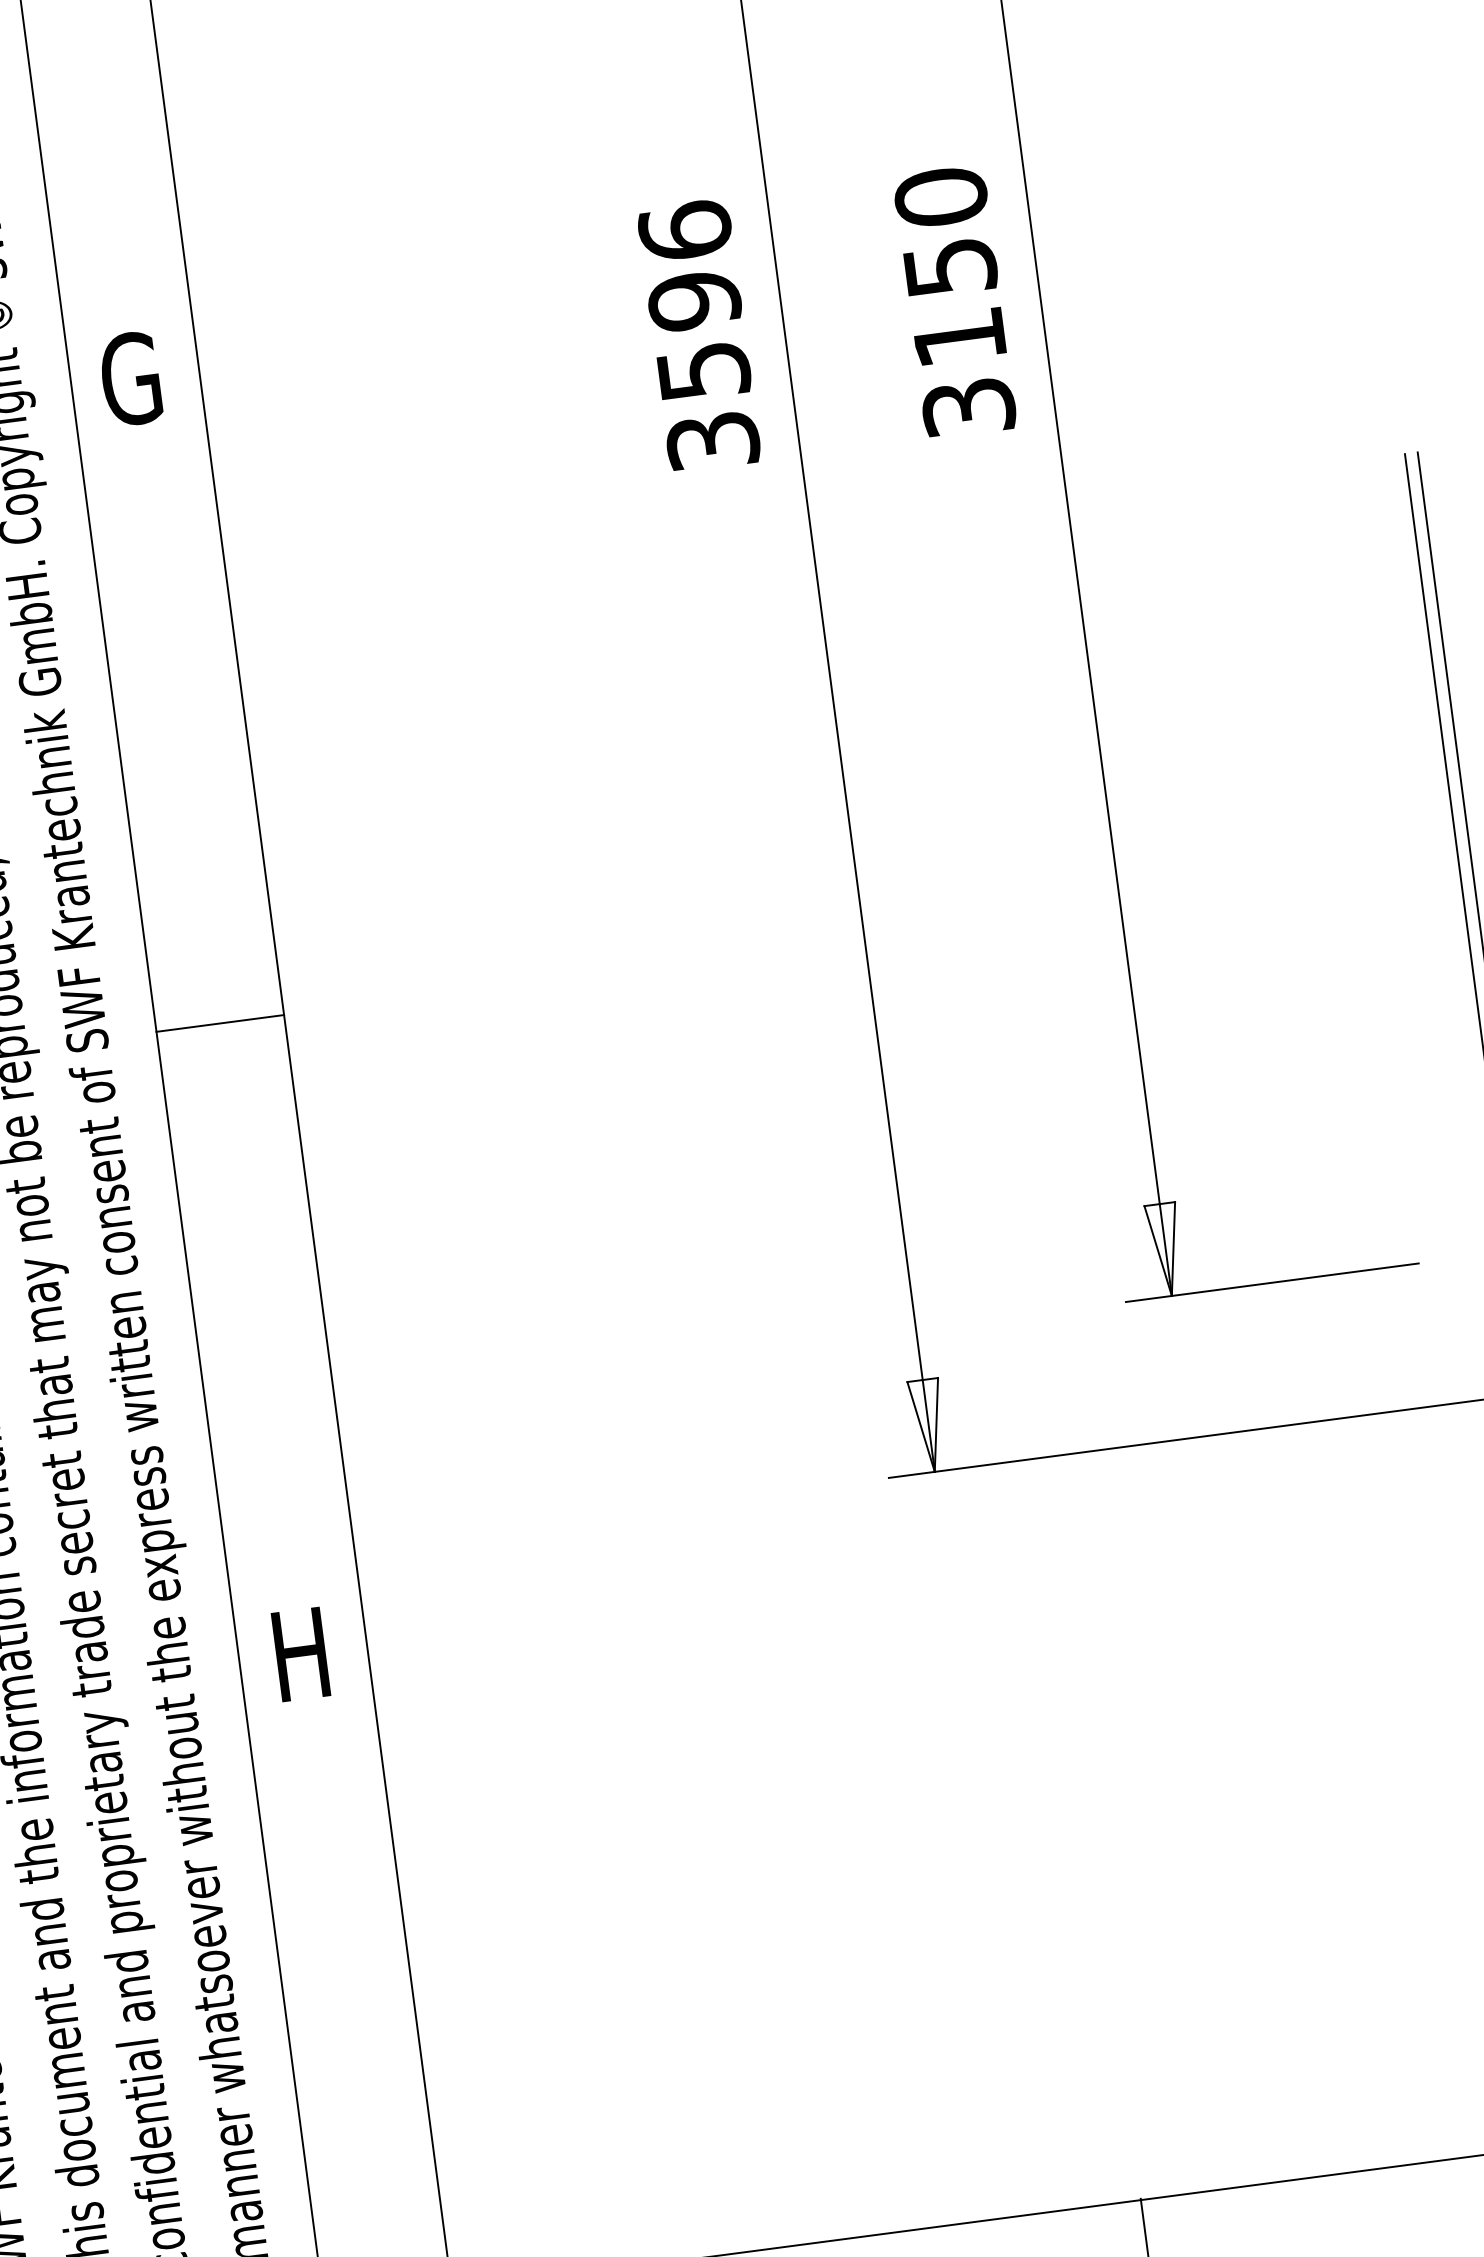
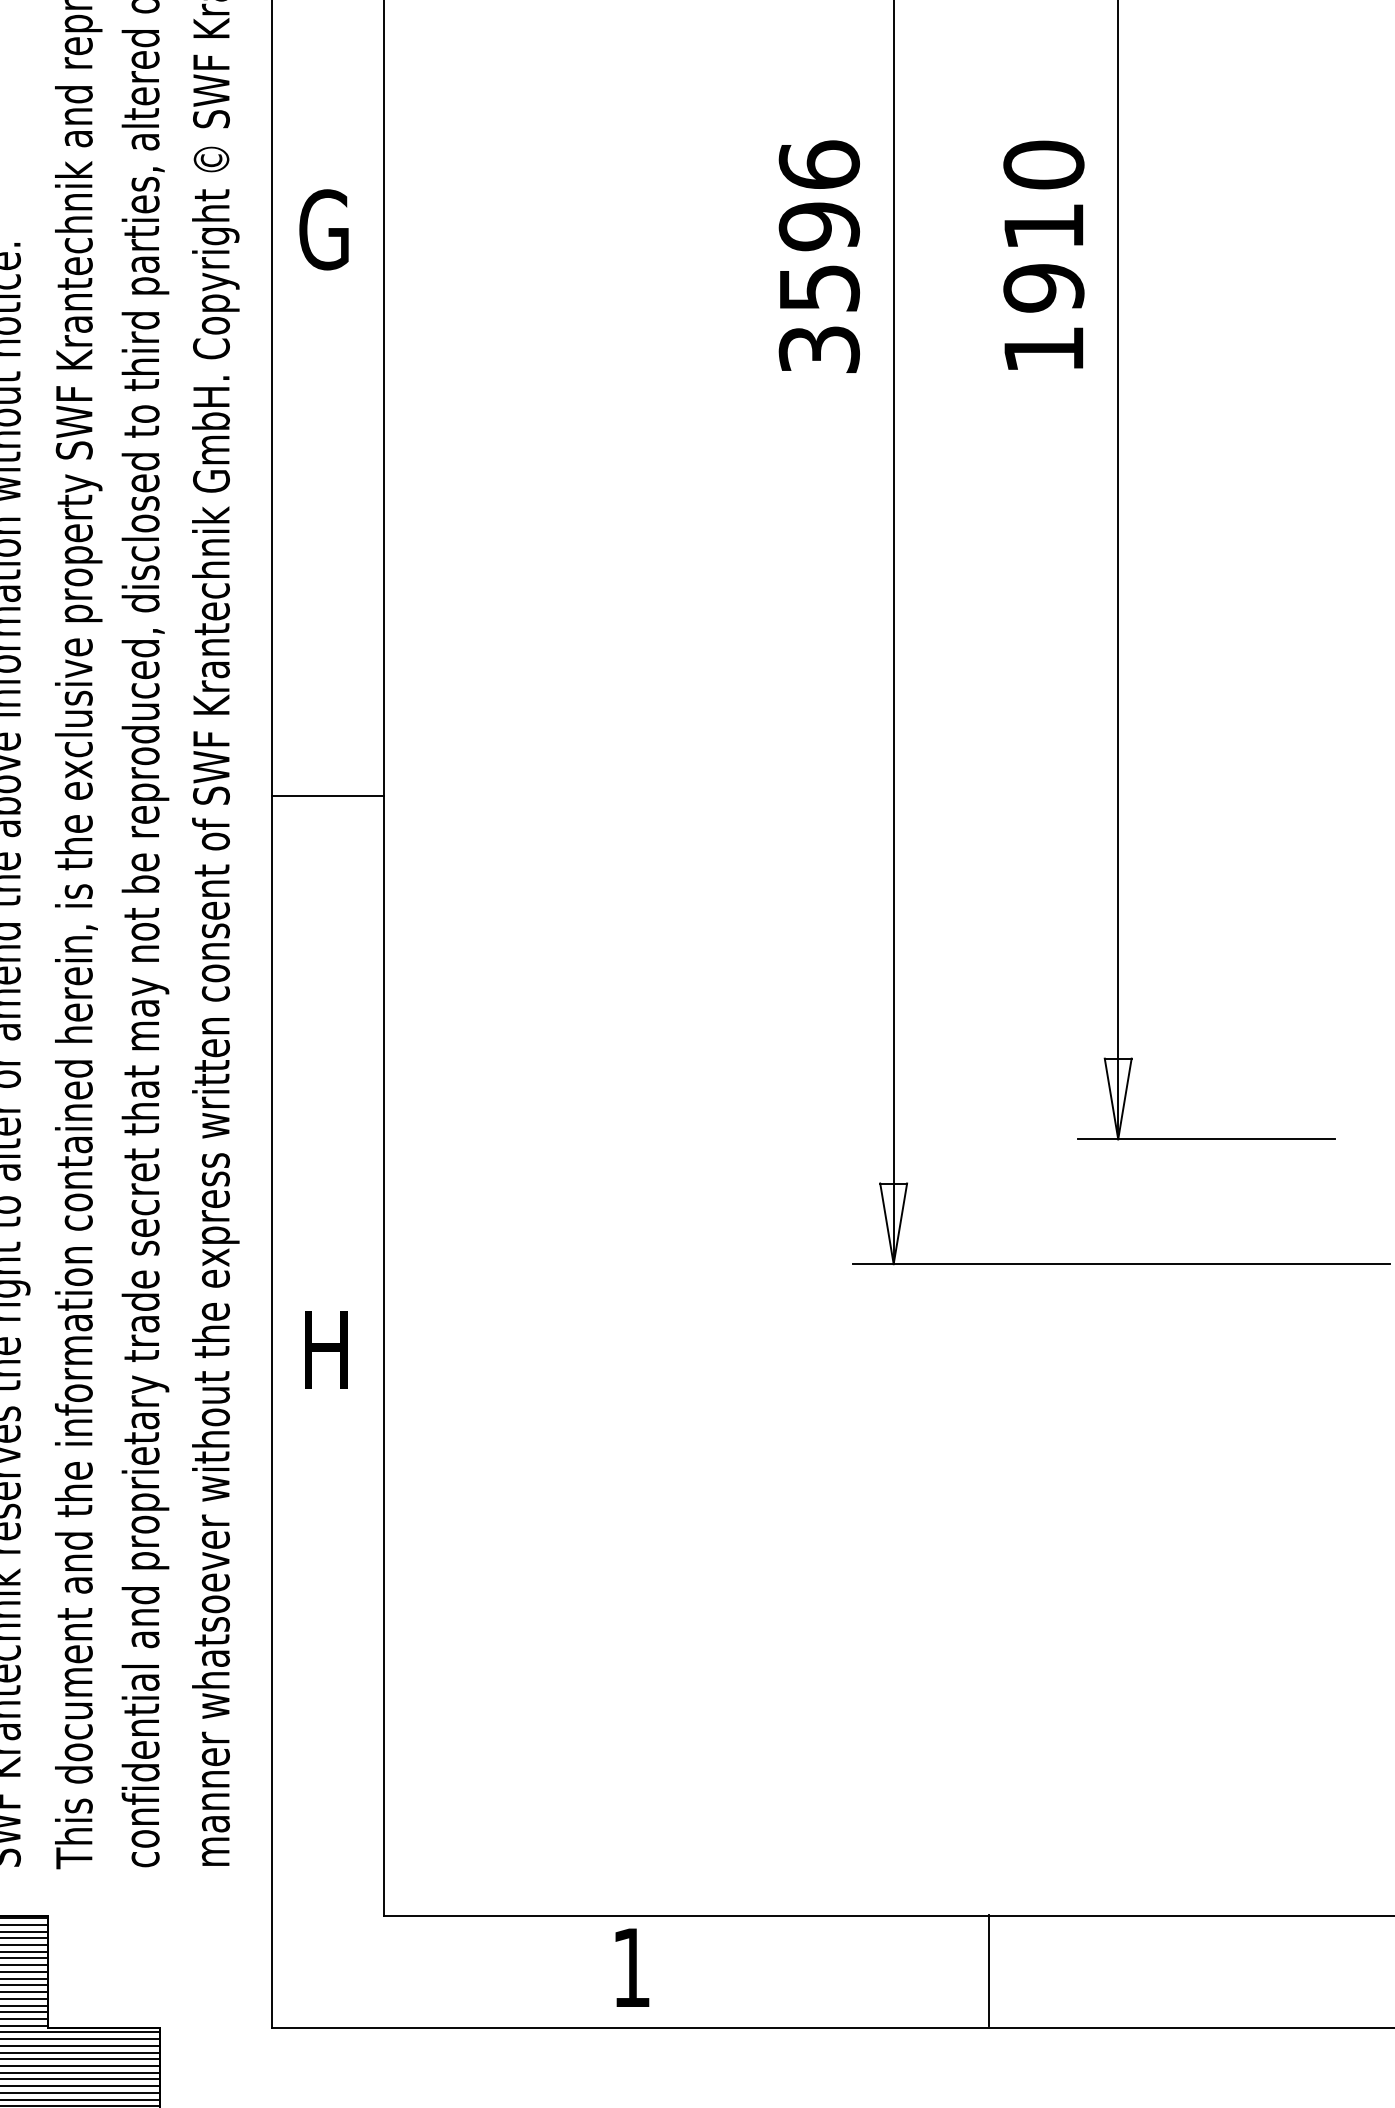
text: (959, 337) -> (1043, 288), 3150 -> 1910

